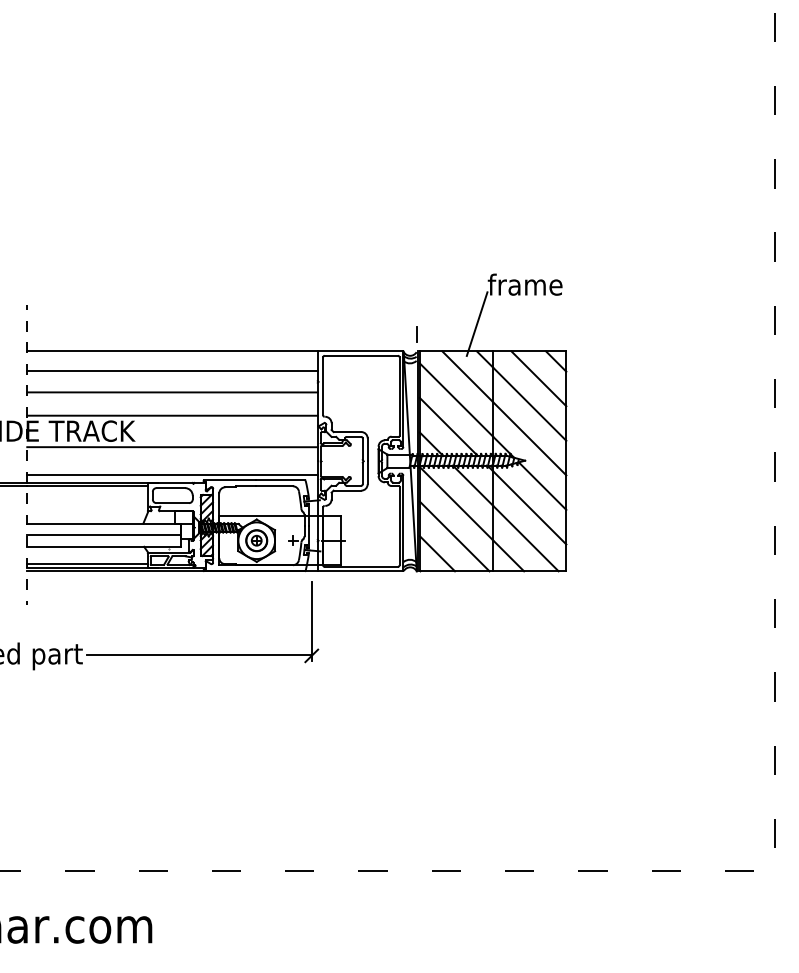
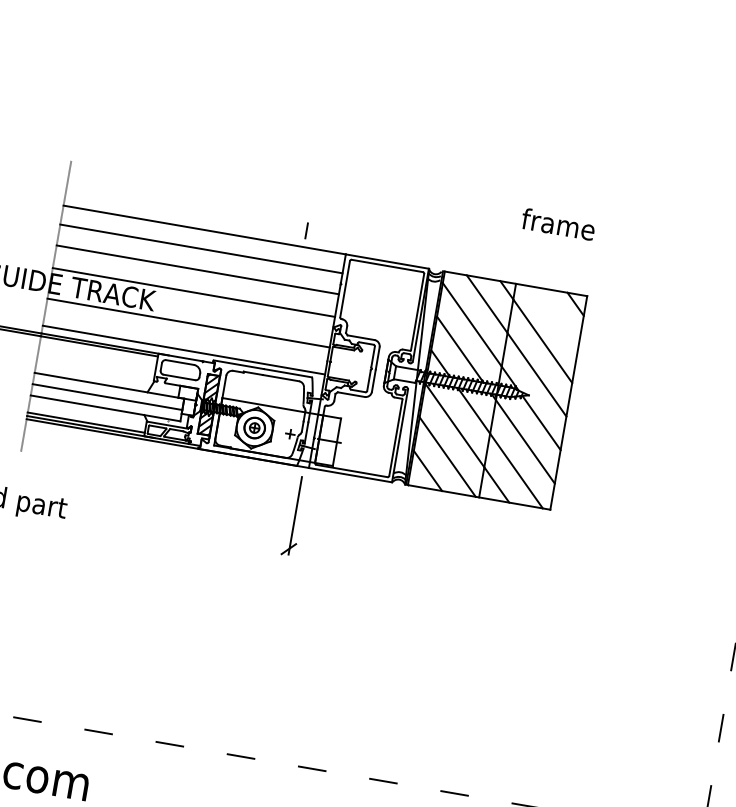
line: (476, 323) -> (504, 253), removed
line: (416, 334) -> (306, 230), moved
line: (538, 378) -> (555, 317), removed
line: (199, 655) -> (179, 529), removed

